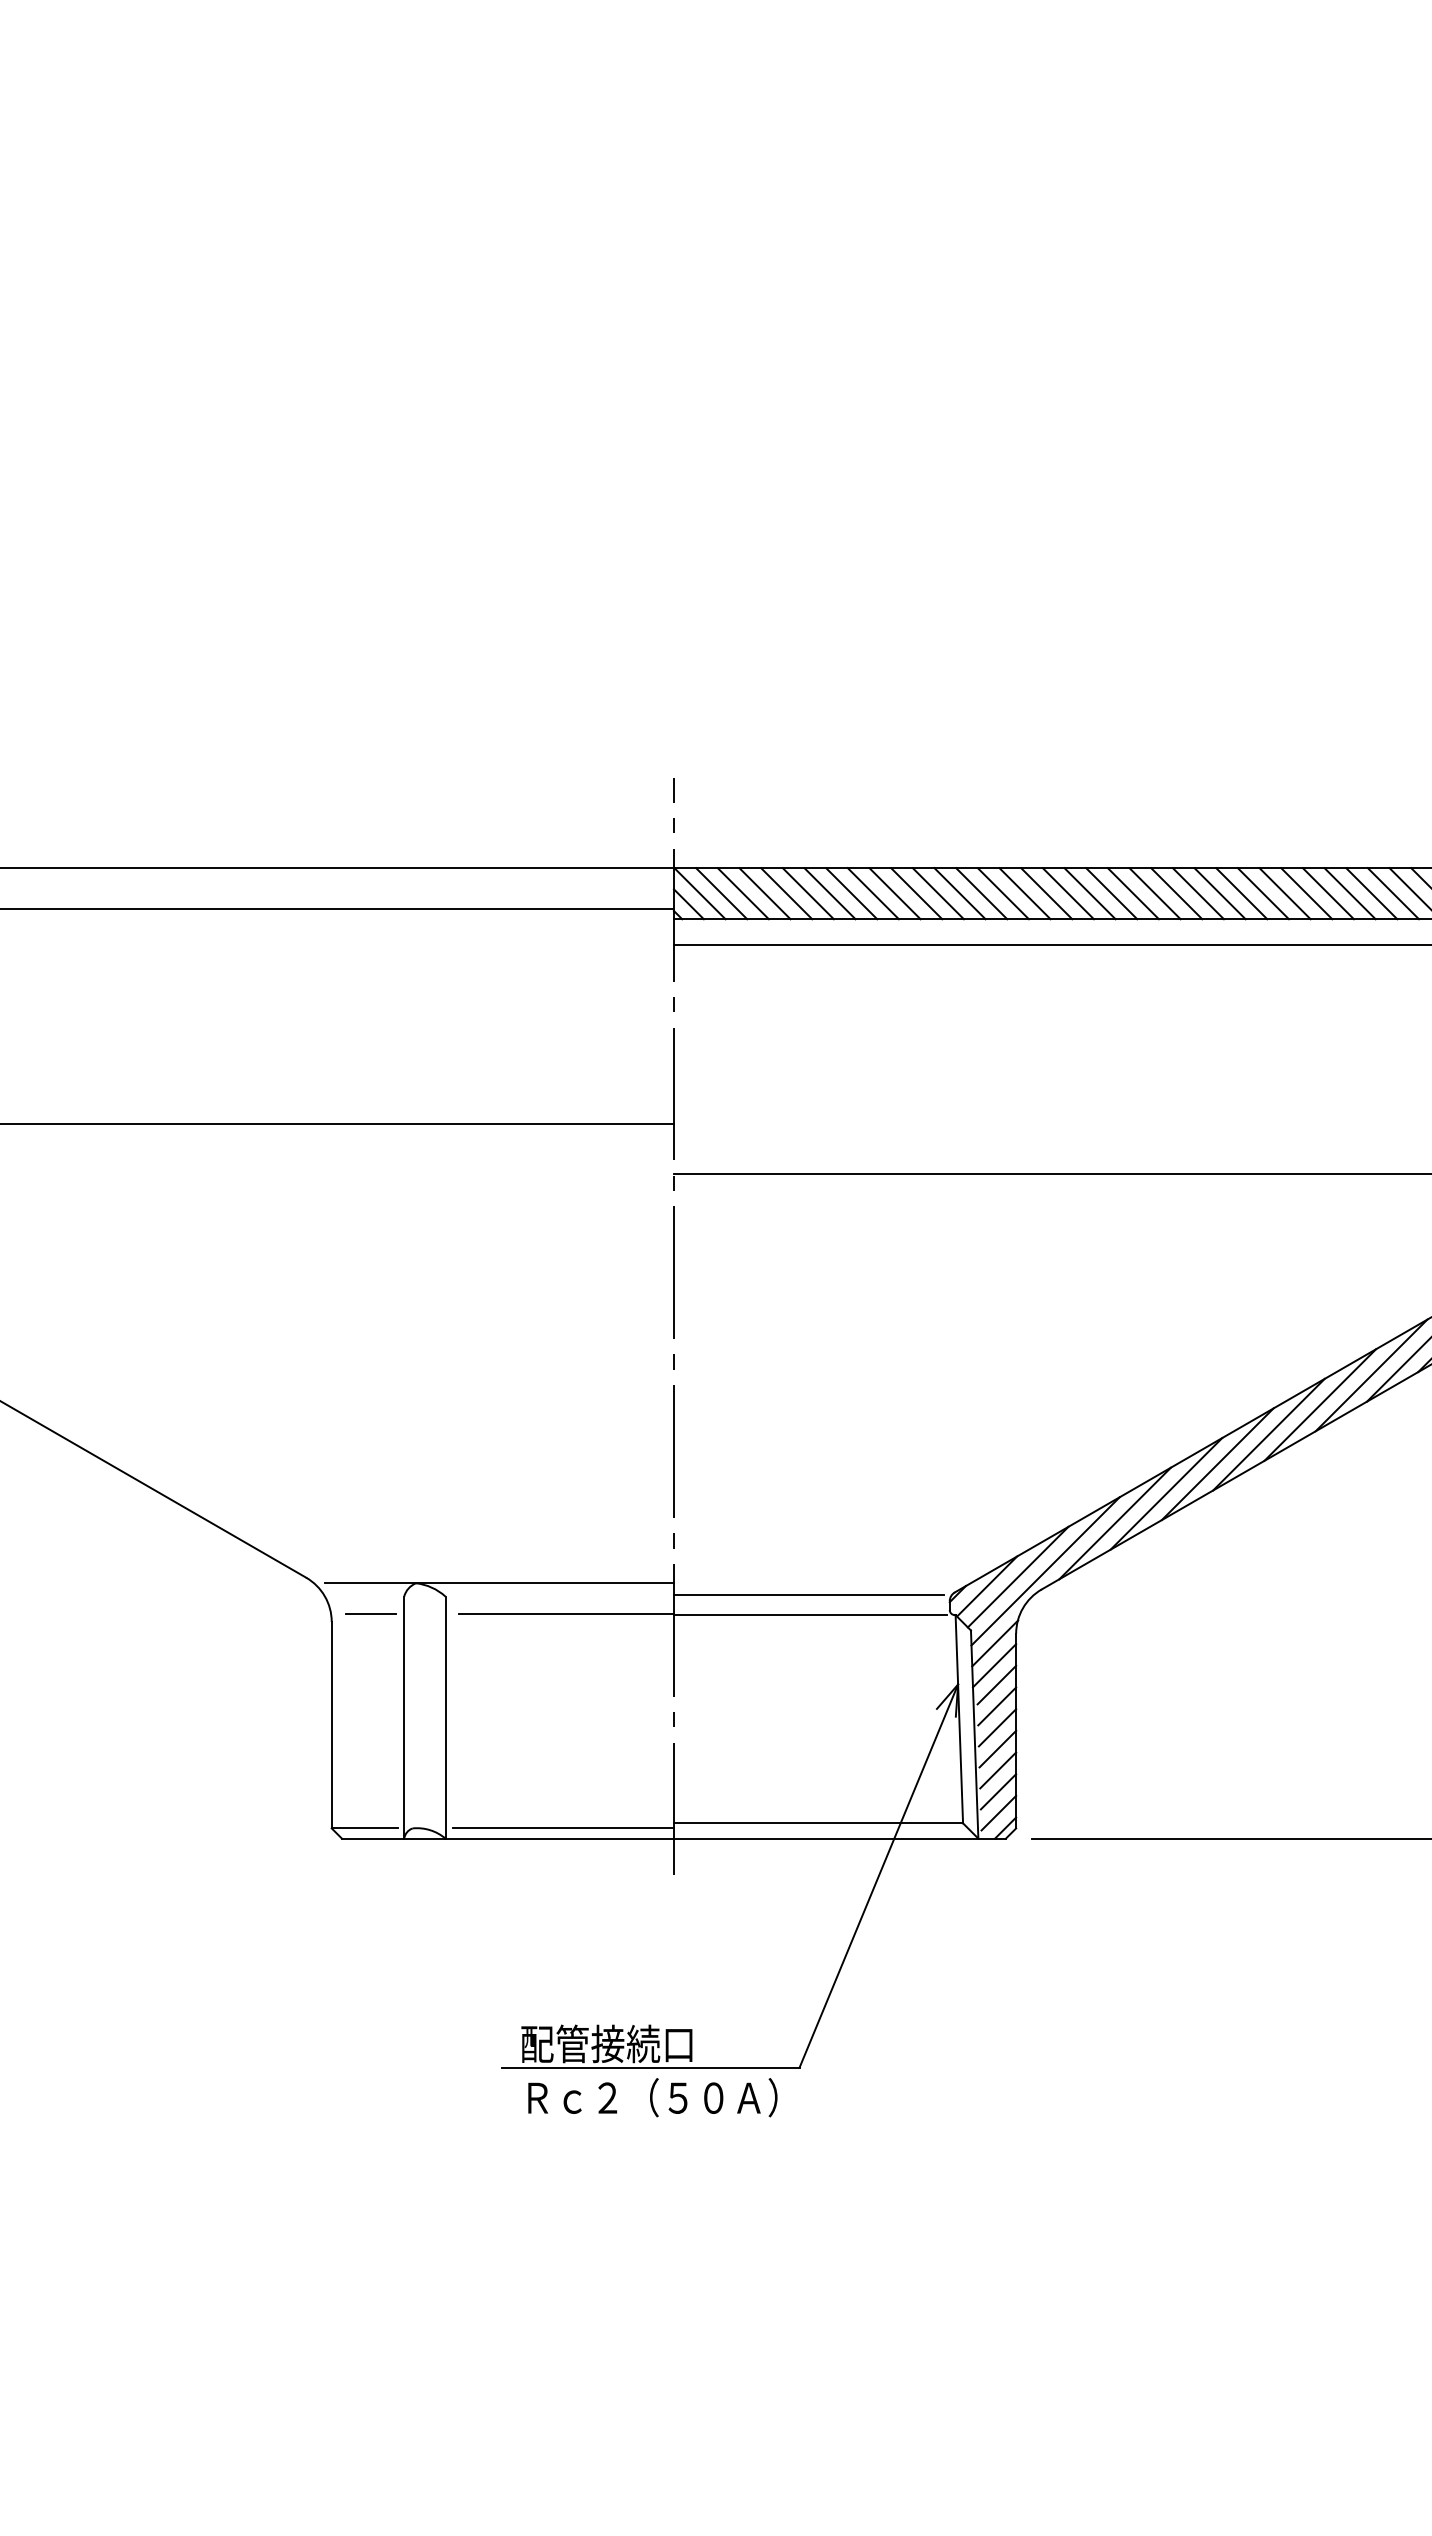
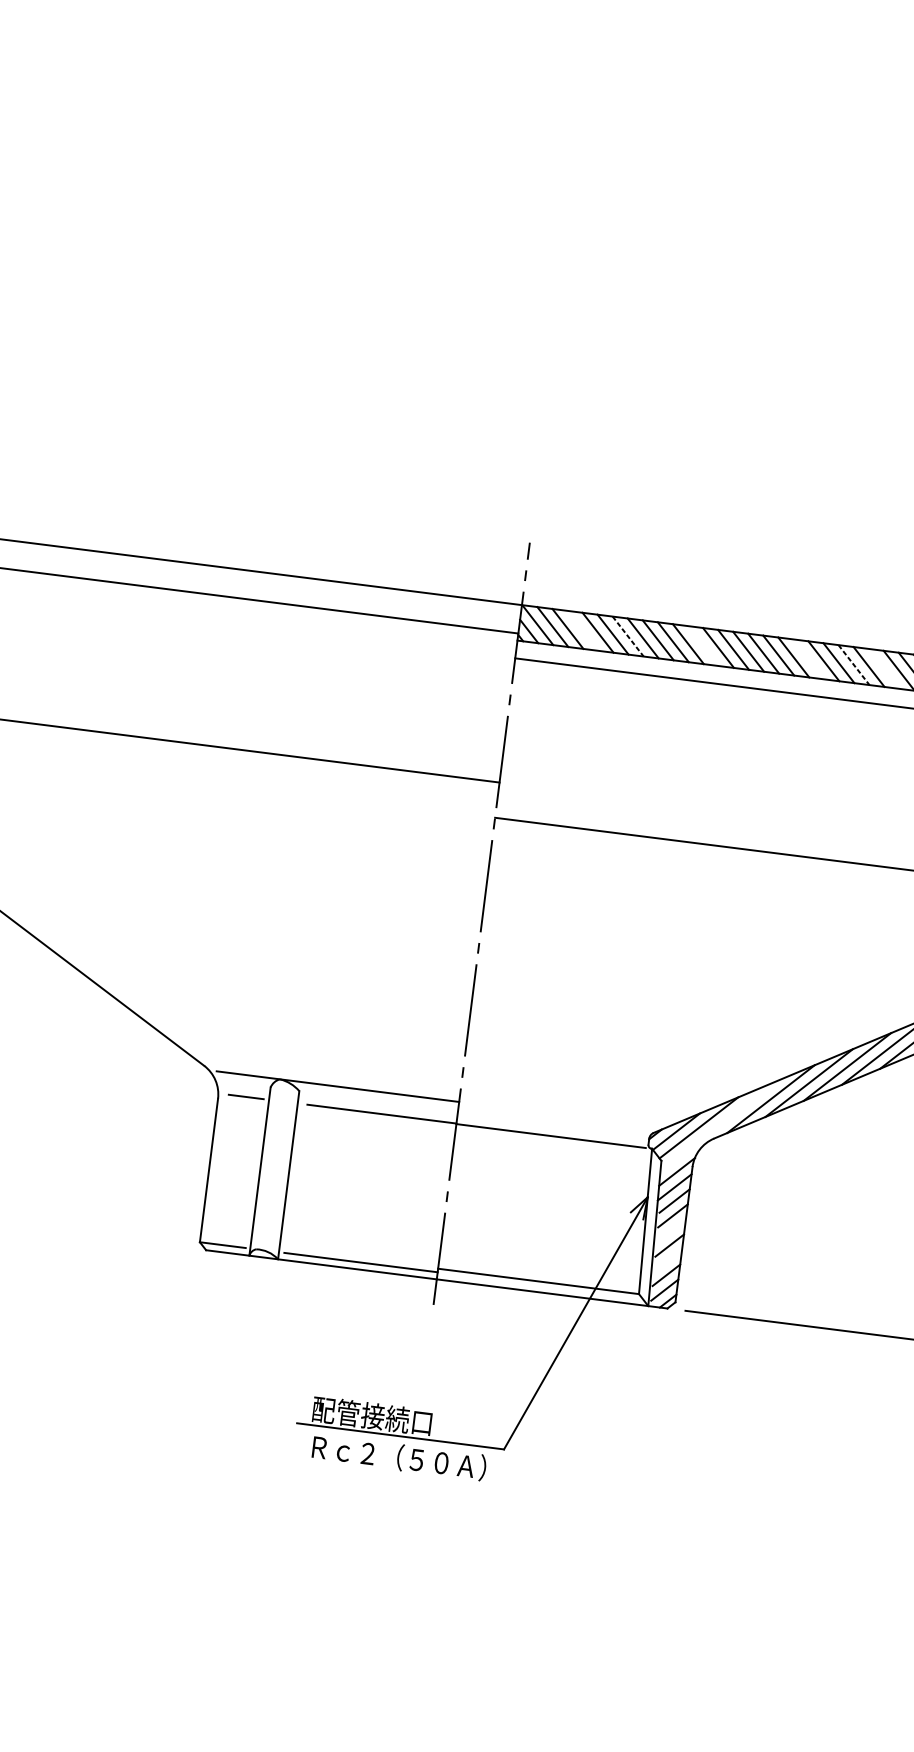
line: (764, 893) -> (582, 630), removed
line: (937, 893) -> (702, 645), removed
line: (1089, 893) -> (808, 659), removed
line: (1197, 893) -> (883, 668), removed
line: (830, 894) -> (628, 637), solid -> dashed
line: (1155, 894) -> (854, 665), solid -> dashed
line: (1045, 1571) -> (718, 1126), removed
line: (808, 1595) -> (551, 1122), removed
line: (997, 1727) -> (671, 1230), removed
line: (998, 1770) -> (668, 1260), removed

